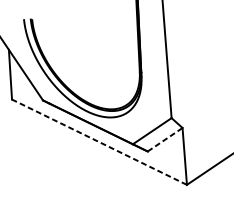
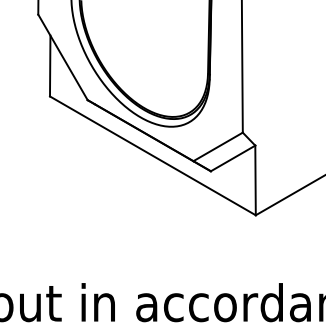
line: (165, 139) -> (233, 158), dashed -> solid
line: (99, 141) -> (152, 155), dashed -> solid

